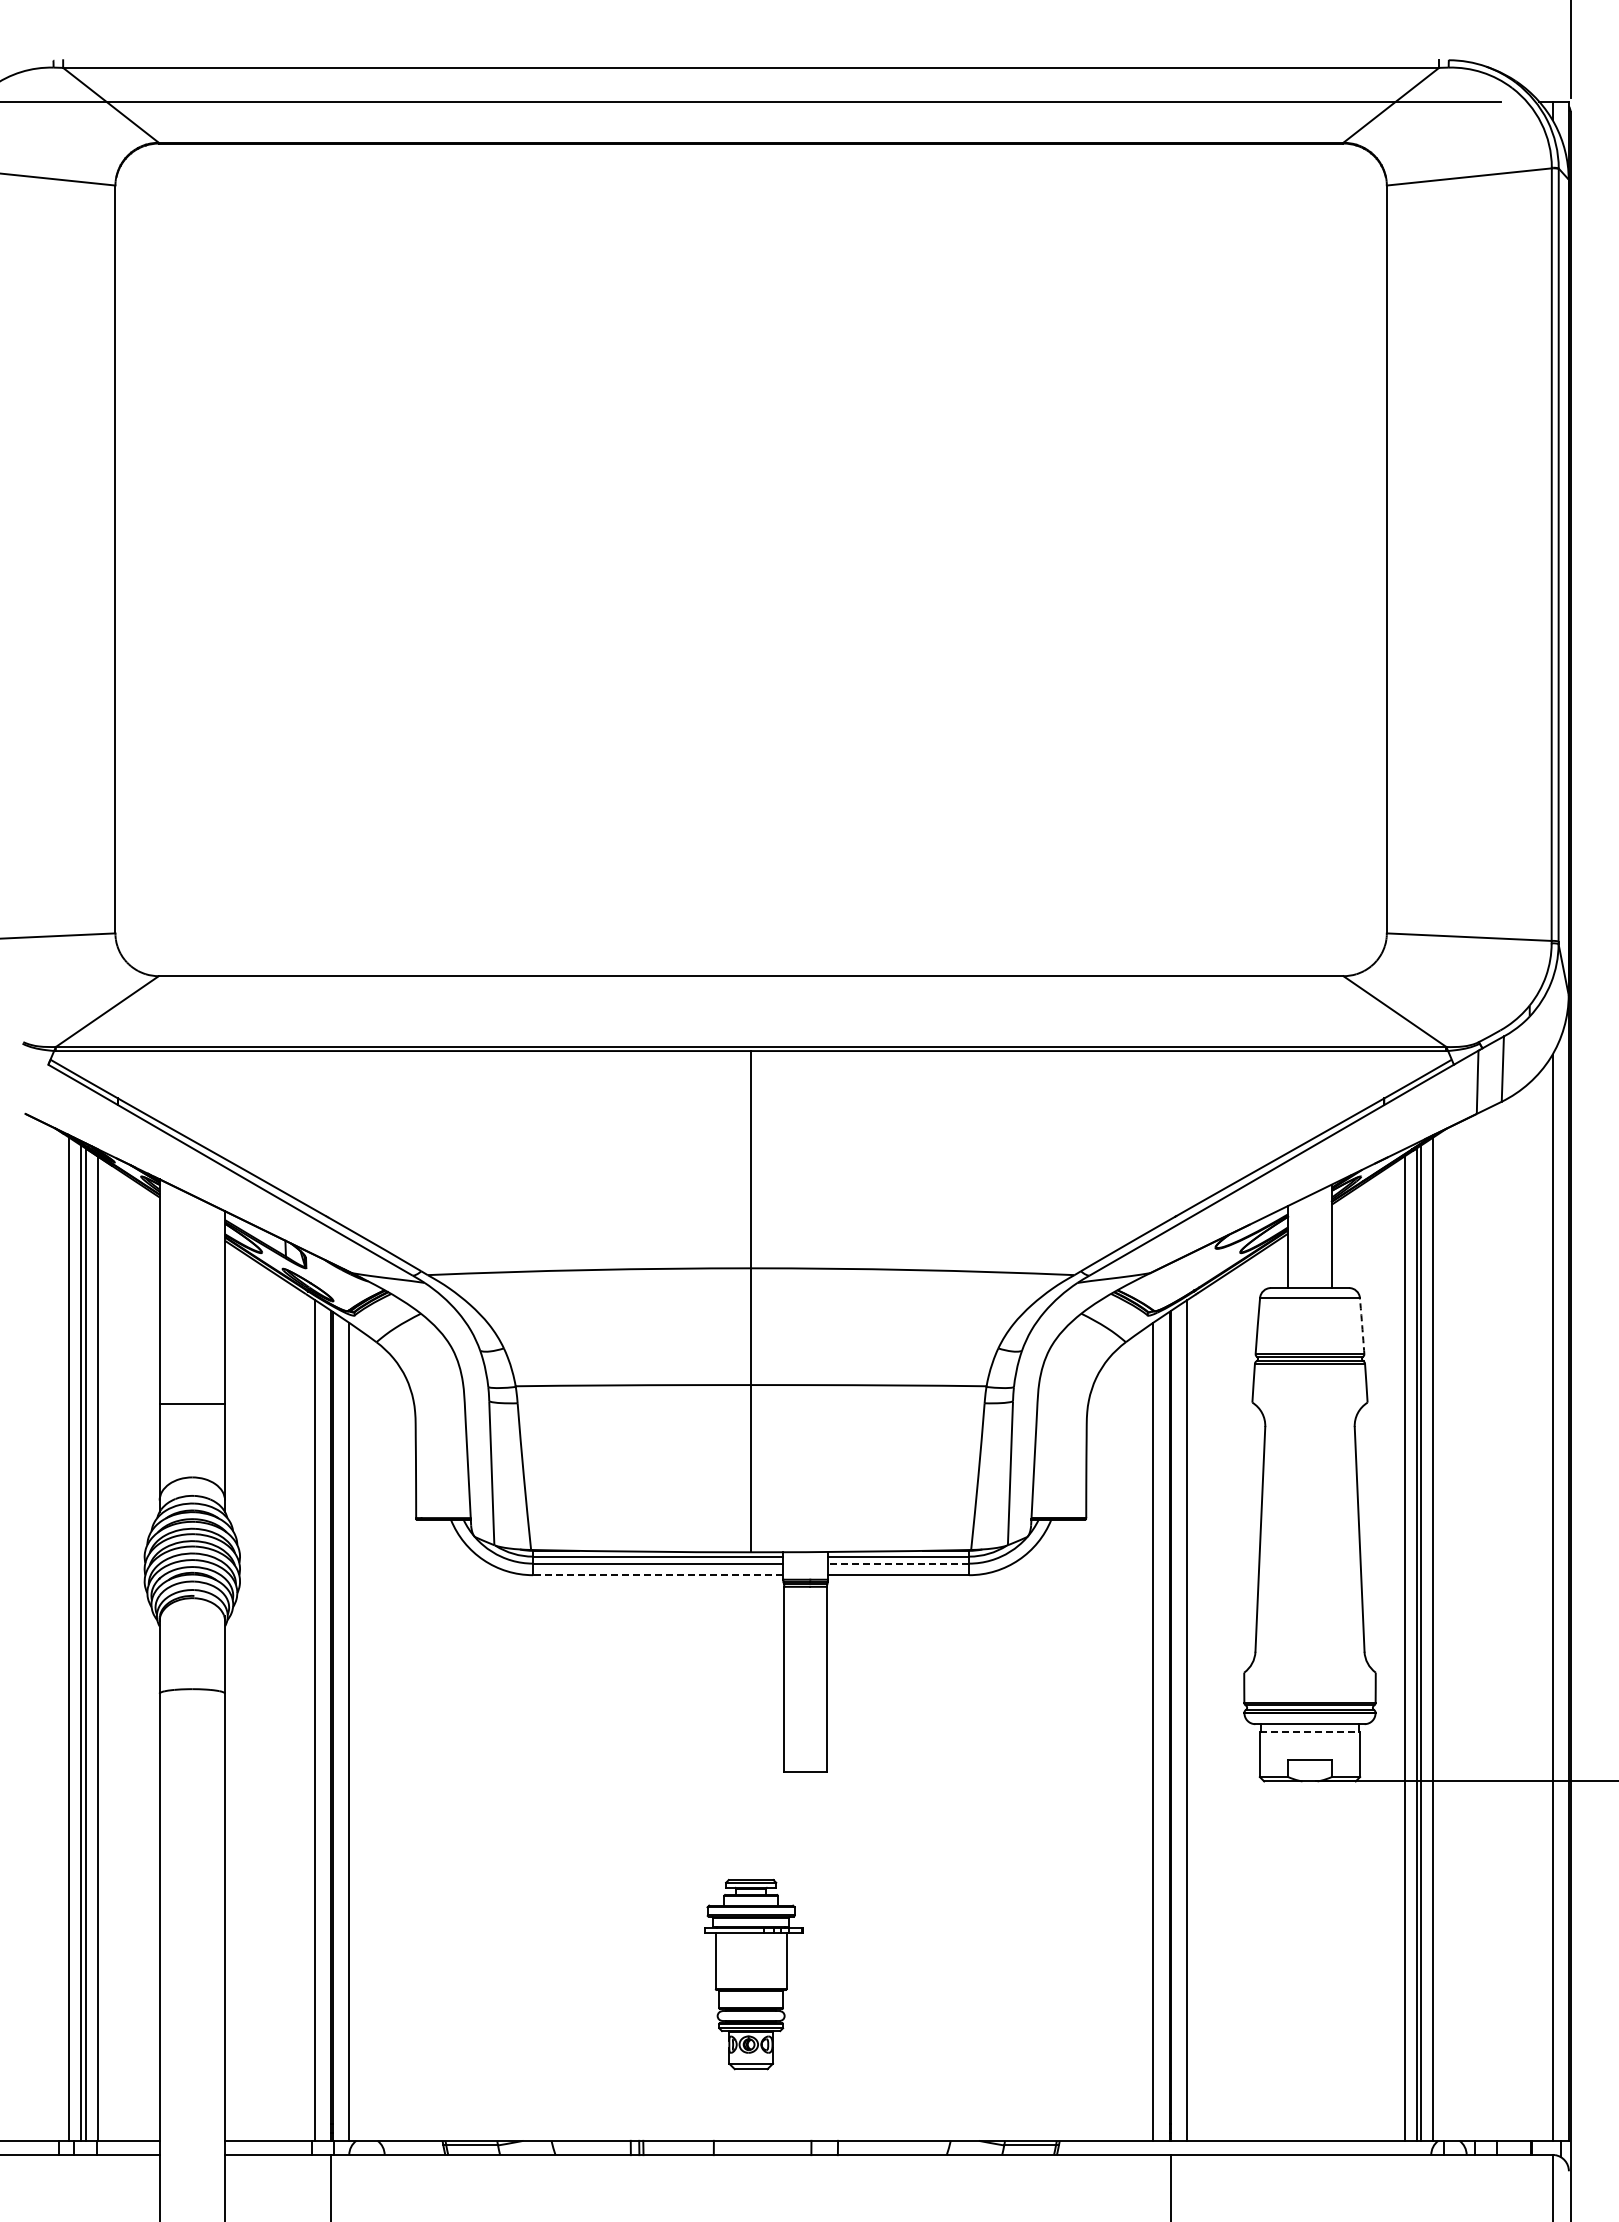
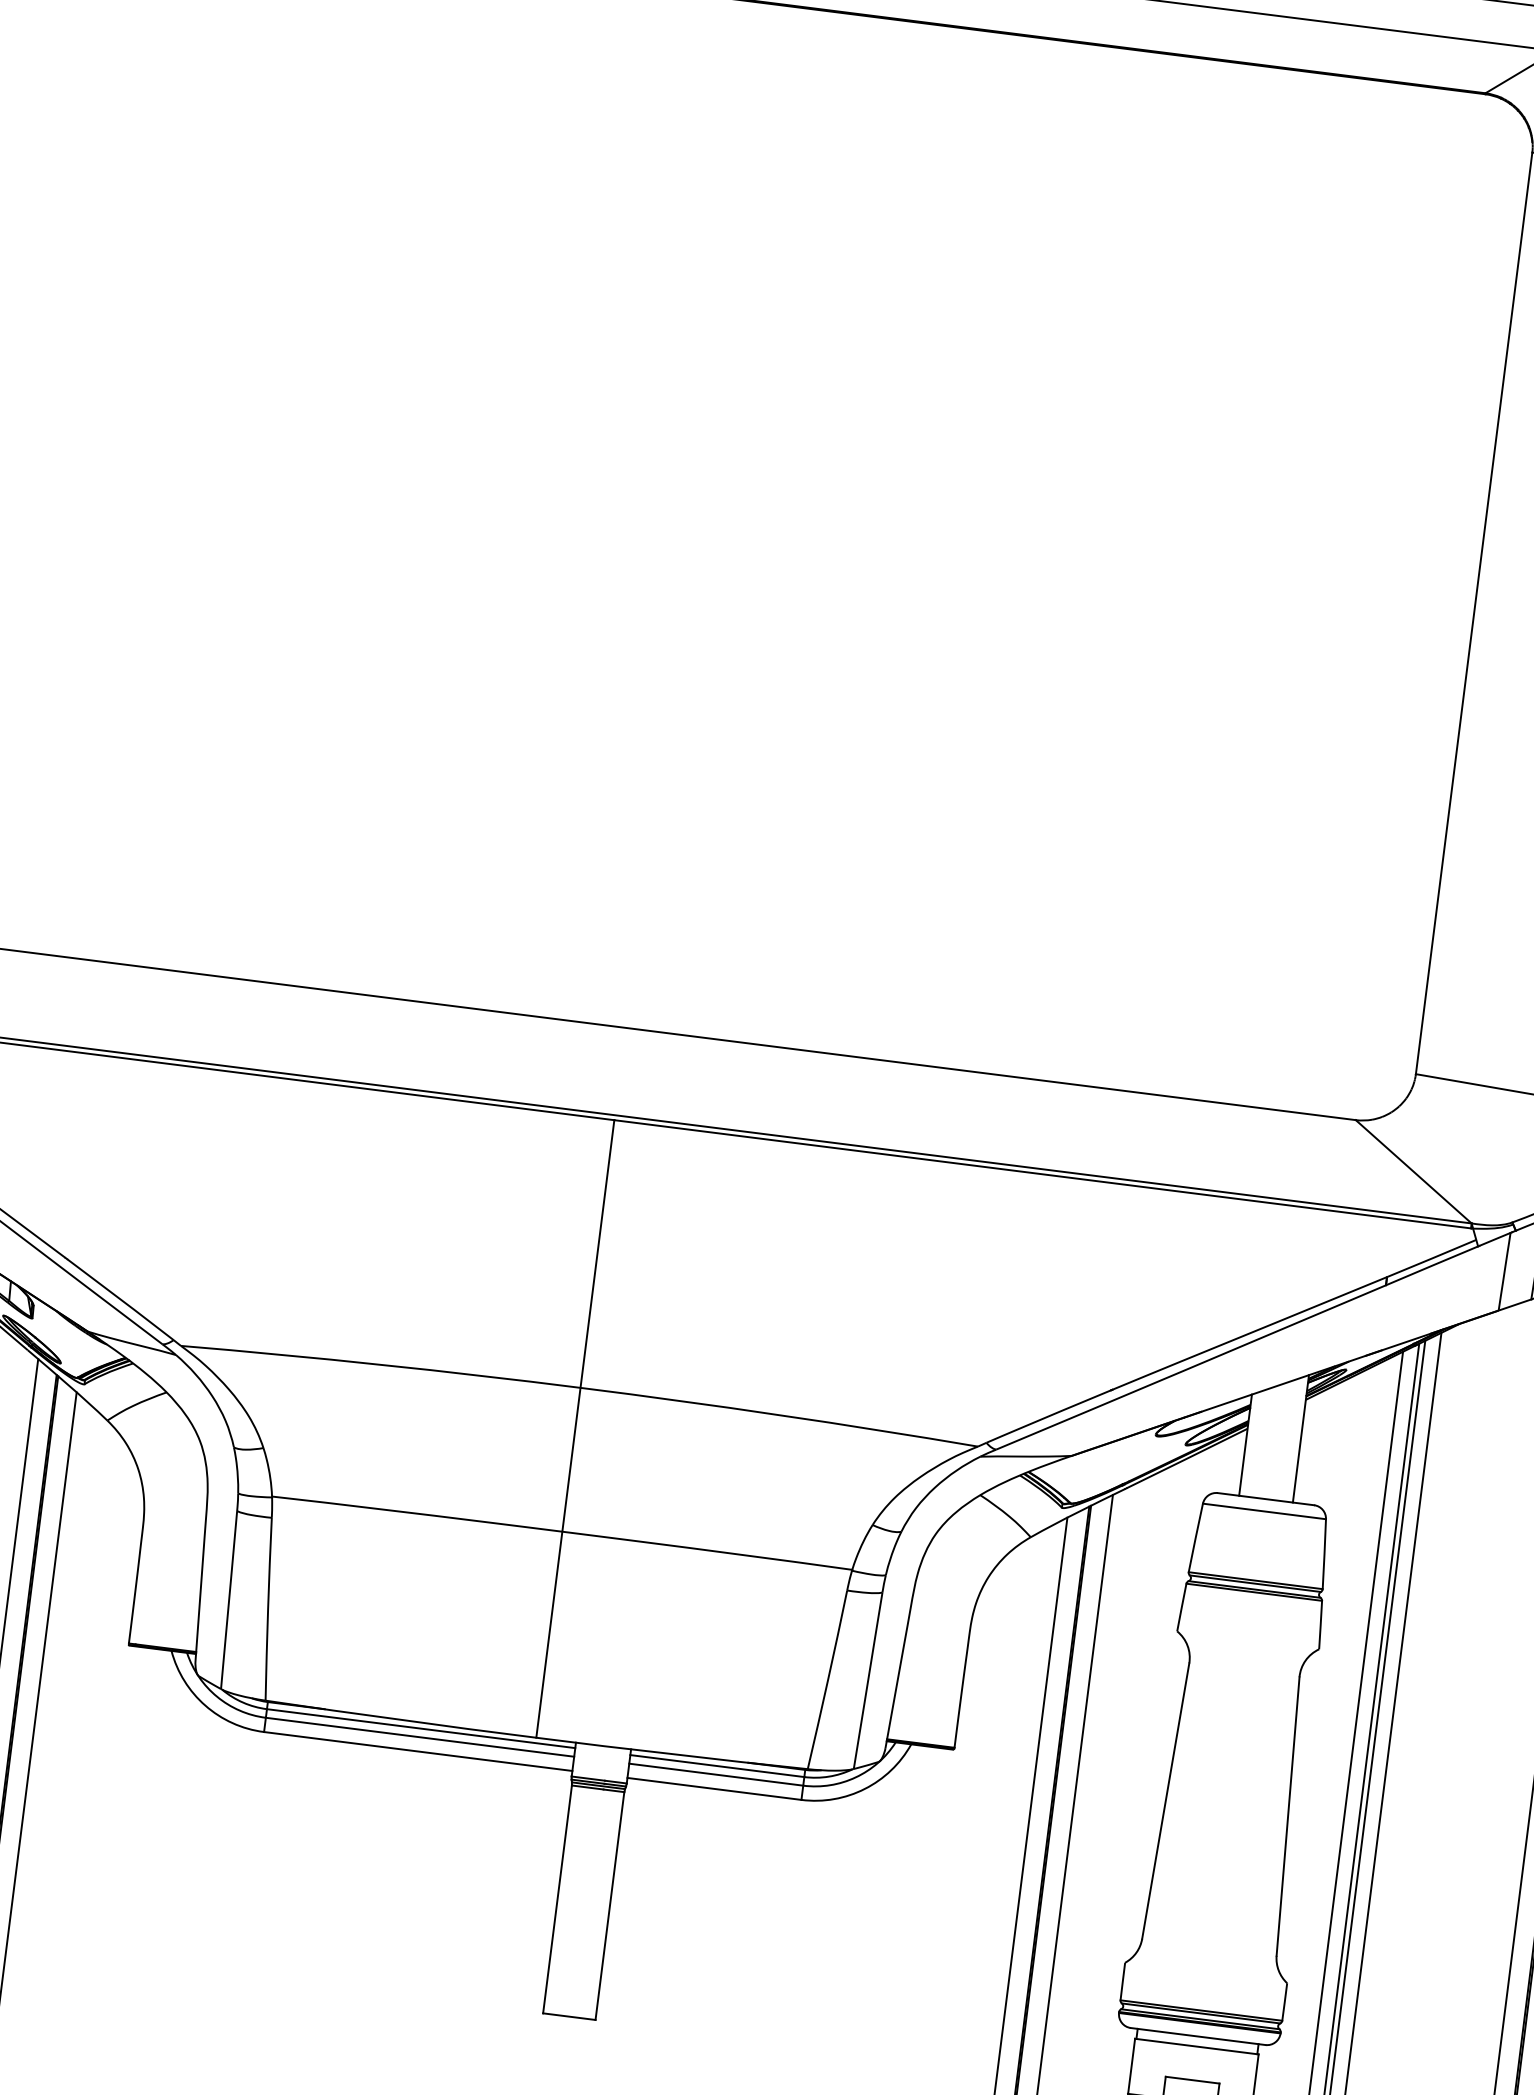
arc: (1362, 1326) -> (1324, 1554), dashed -> solid
line: (898, 1563) -> (716, 1774), dashed -> solid
line: (657, 1575) -> (417, 1751), dashed -> solid
line: (1310, 1732) -> (1197, 2046), dashed -> solid

